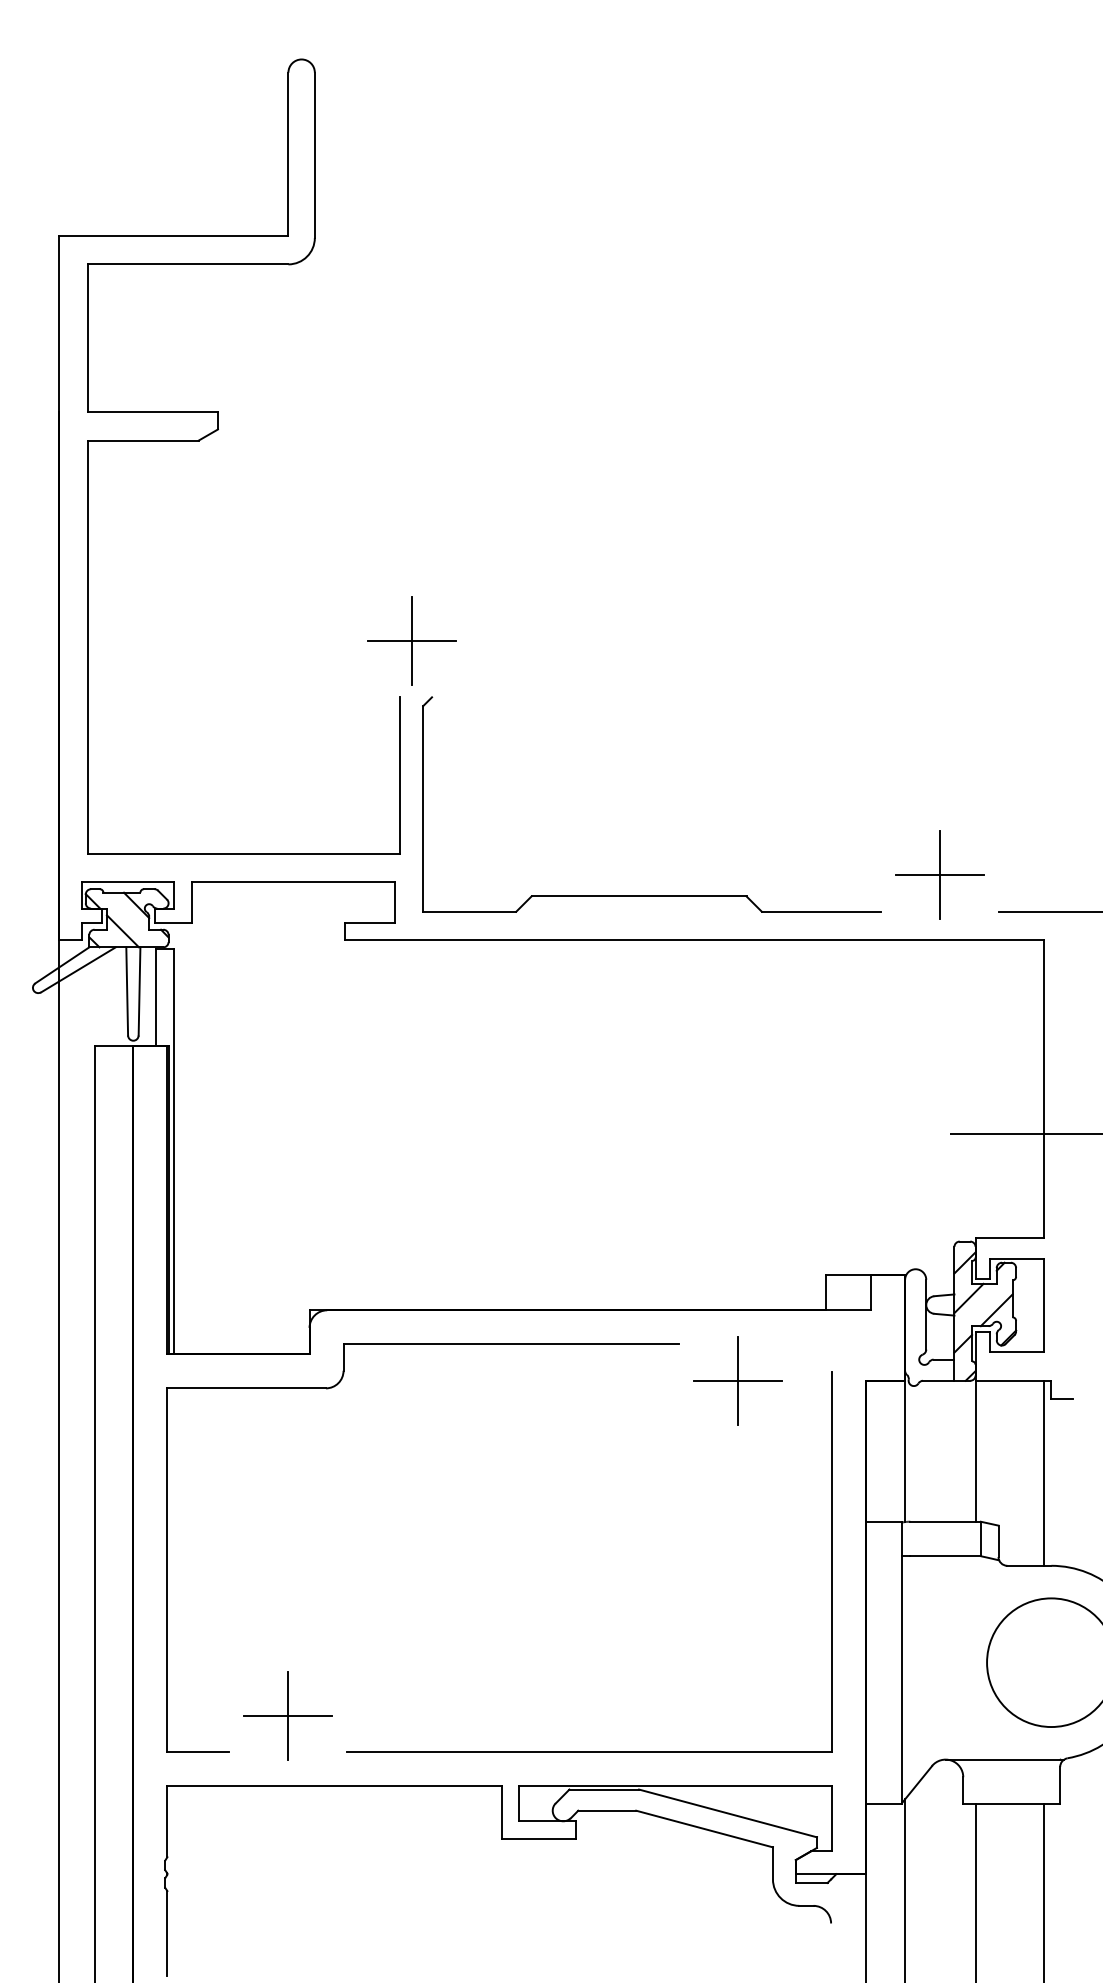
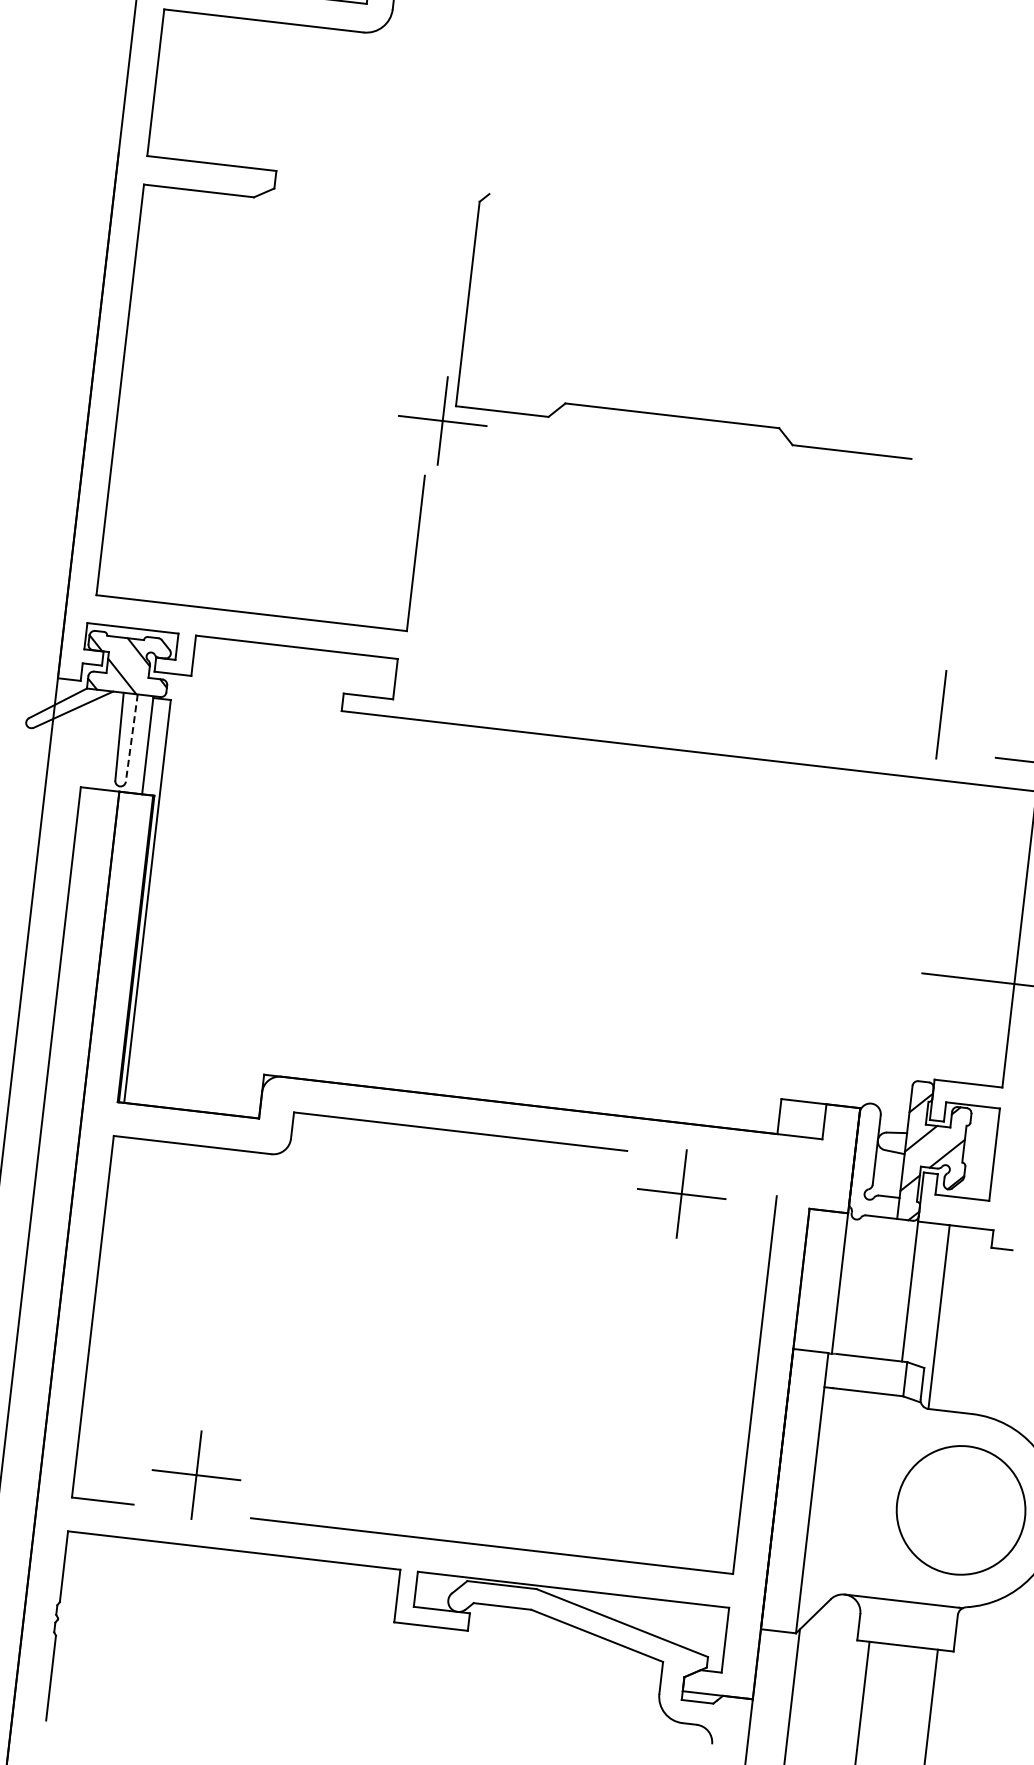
line: (940, 875) -> (941, 715), removed
part: (651, 895) -> (684, 416), moved
line: (139, 991) -> (131, 738), solid -> dashed
line: (1044, 1472) -> (939, 1316), moved

